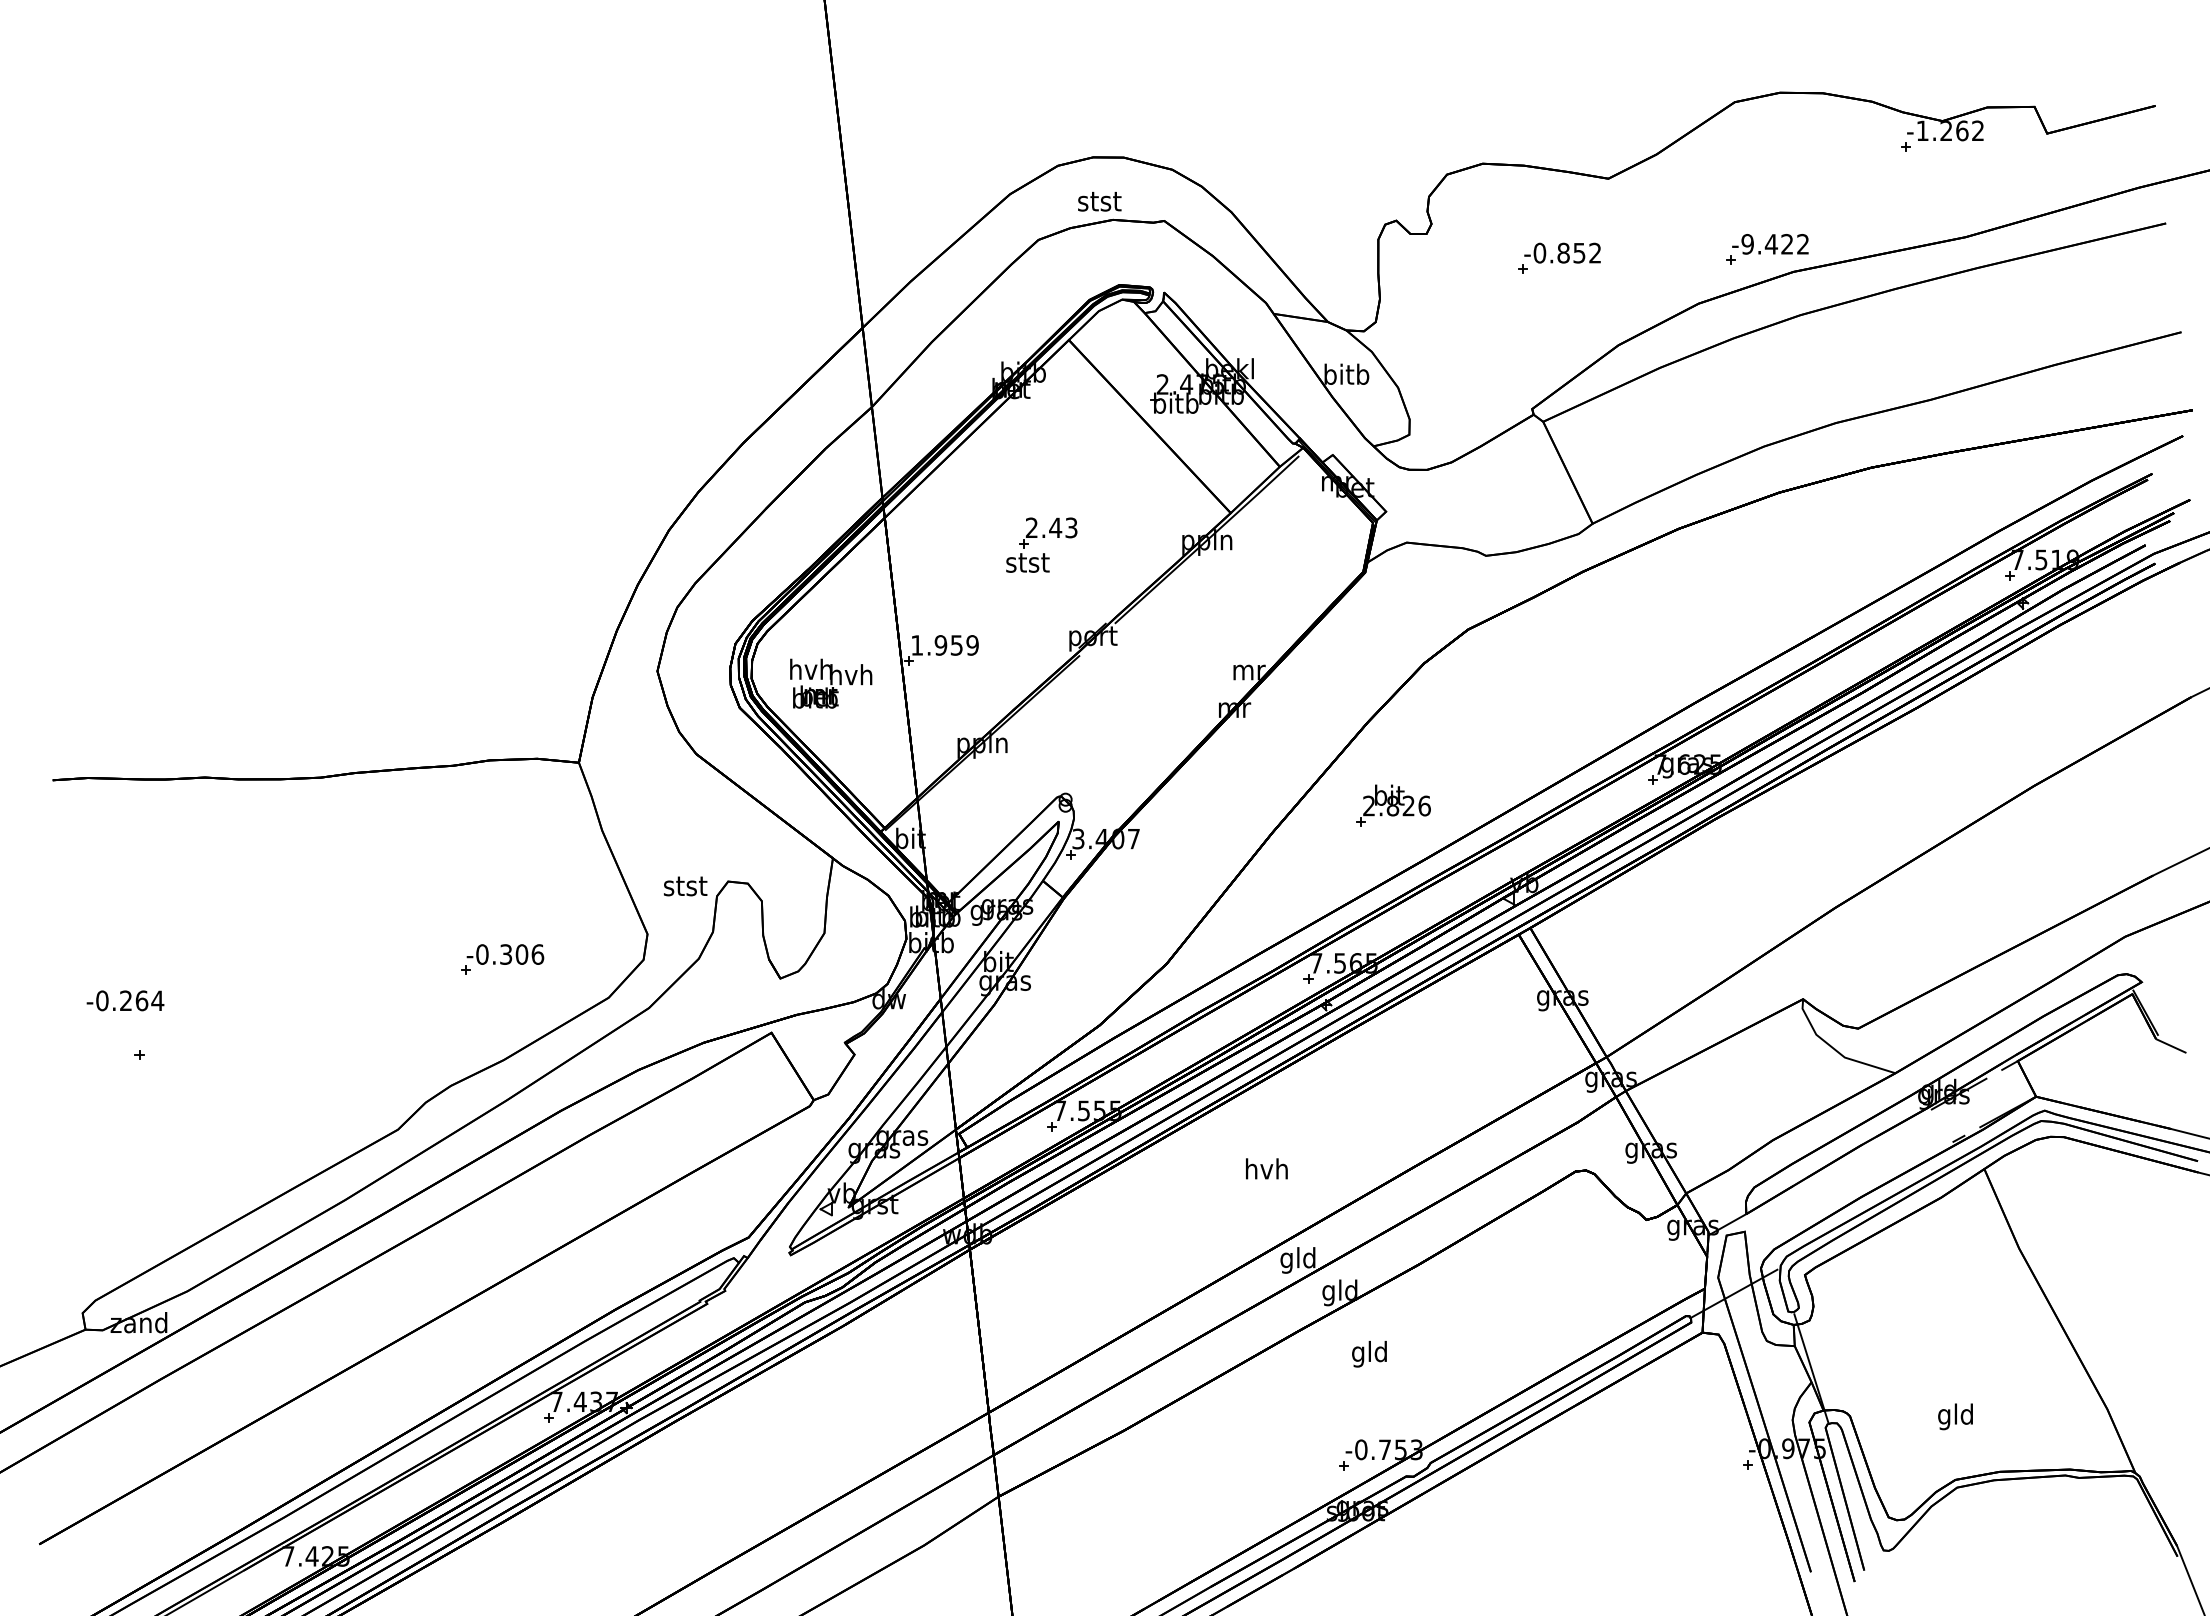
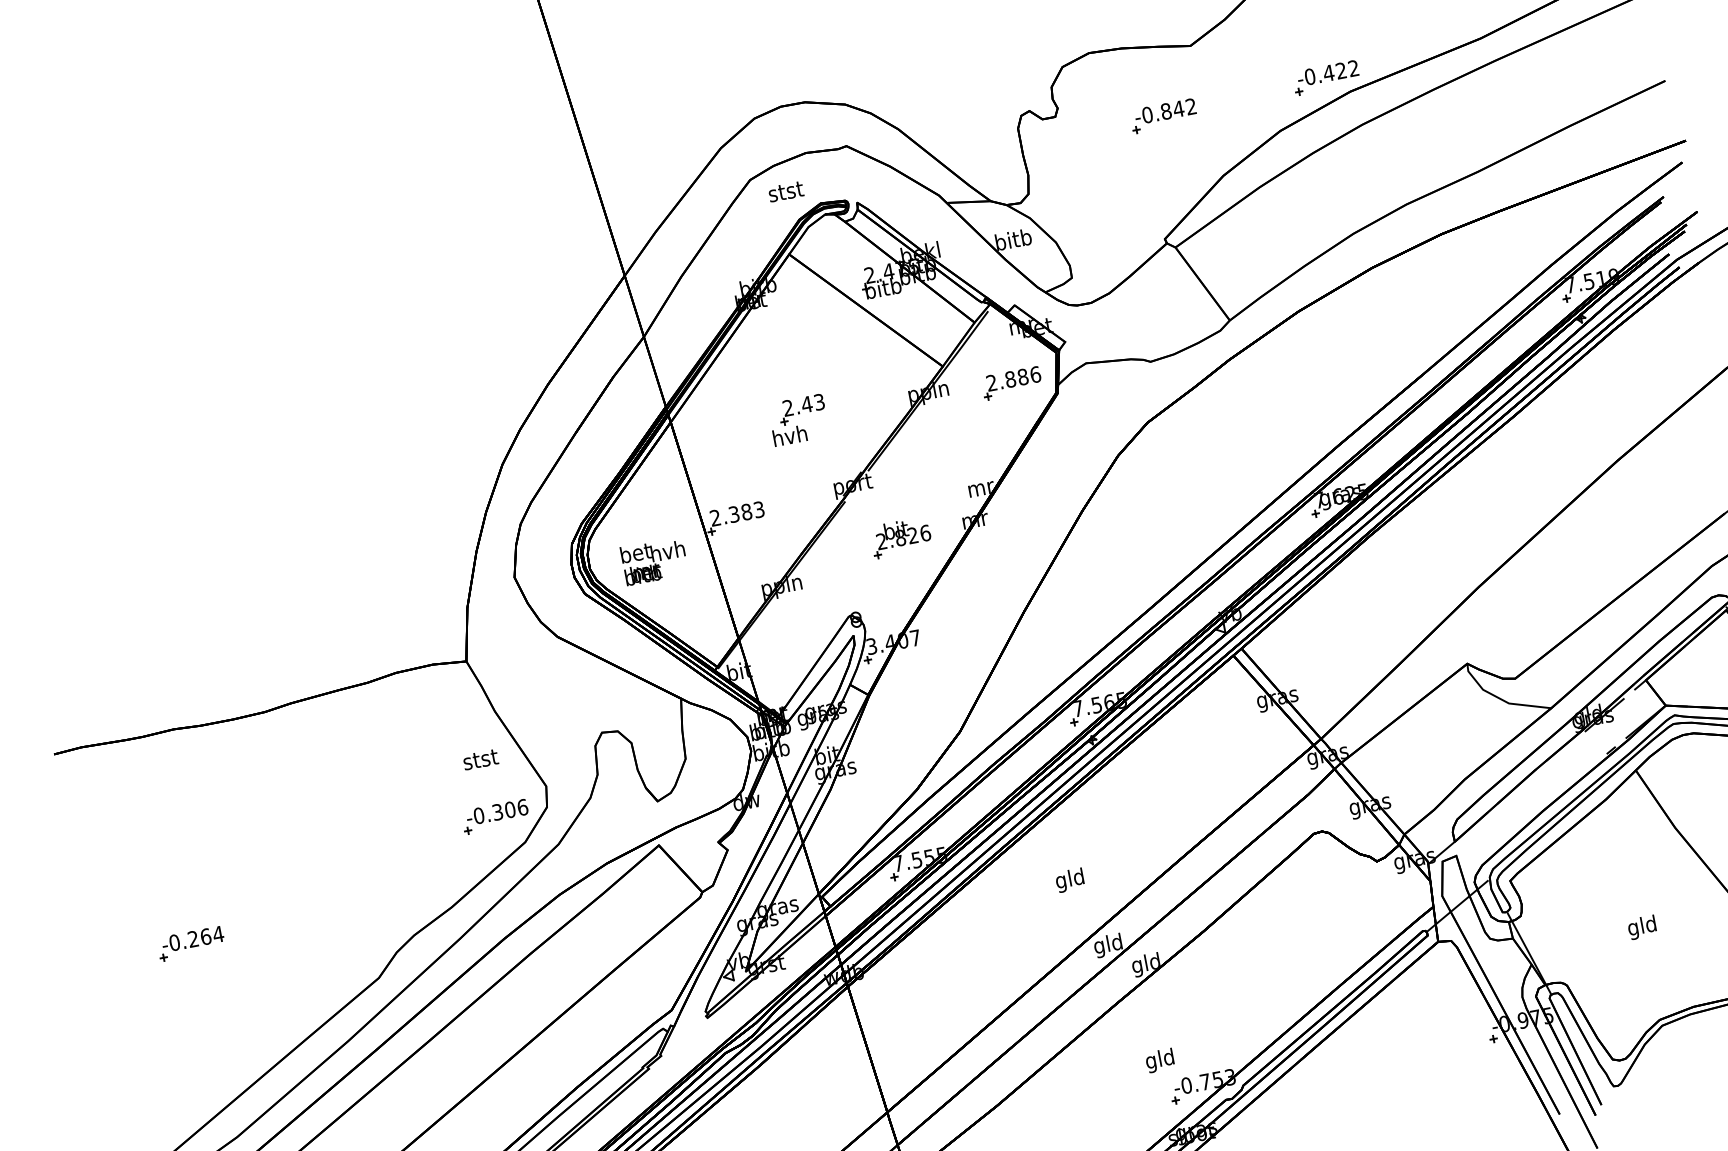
text: (1099, 201) -> (785, 191), moved
text: (1747, 244) -> (1309, 76), -9.422 -> -0.422
text: (1578, 253) -> (1178, 109), -0.852 -> -0.842
part: (1311, 549) -> (1012, 383), added
text: (1027, 561) -> (789, 435), stst -> hvh
text: (944, 645) -> (737, 513), 1.959 -> 2.383
text: (810, 669) -> (634, 553), hvh -> bet
part: (1393, 805) -> (900, 537), moved
text: (685, 886) -> (480, 759), moved
part: (502, 959) -> (495, 816), moved
text: (125, 1000) -> (192, 938), moved
text: (1266, 1171) -> (1070, 880), hvh -> gld
text: (1369, 1354) -> (1160, 1060), moved
text: (1955, 1416) -> (1642, 927), moved

